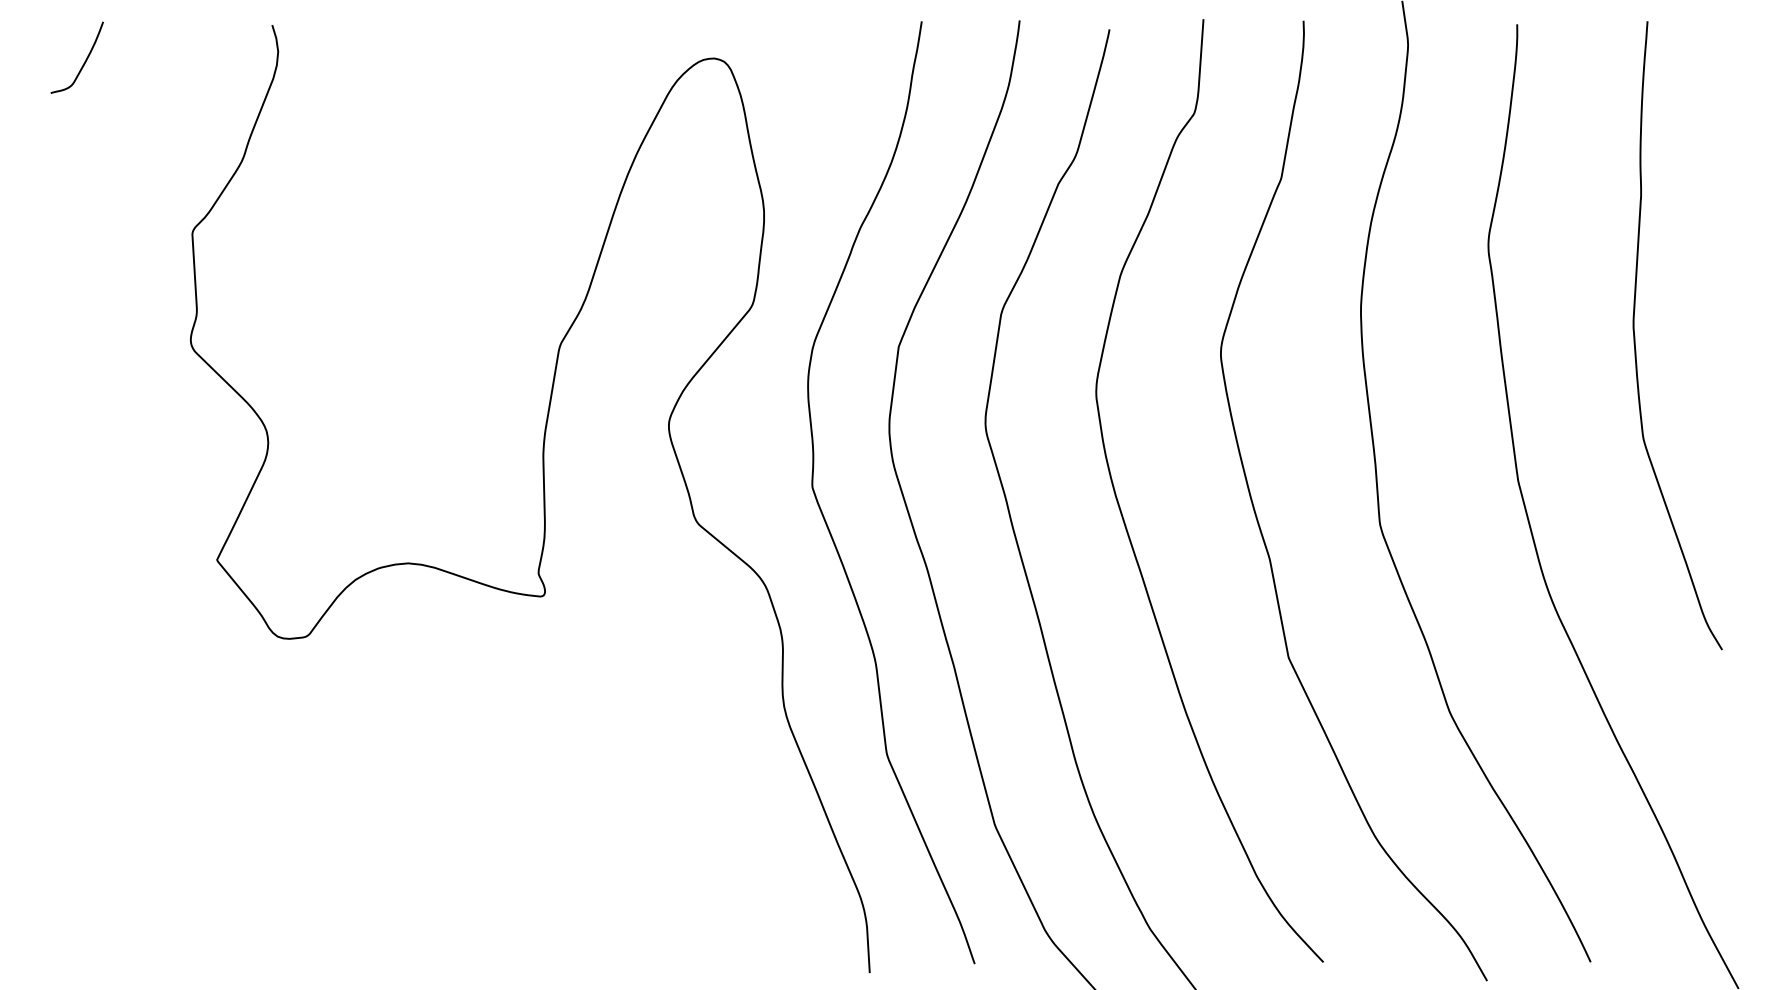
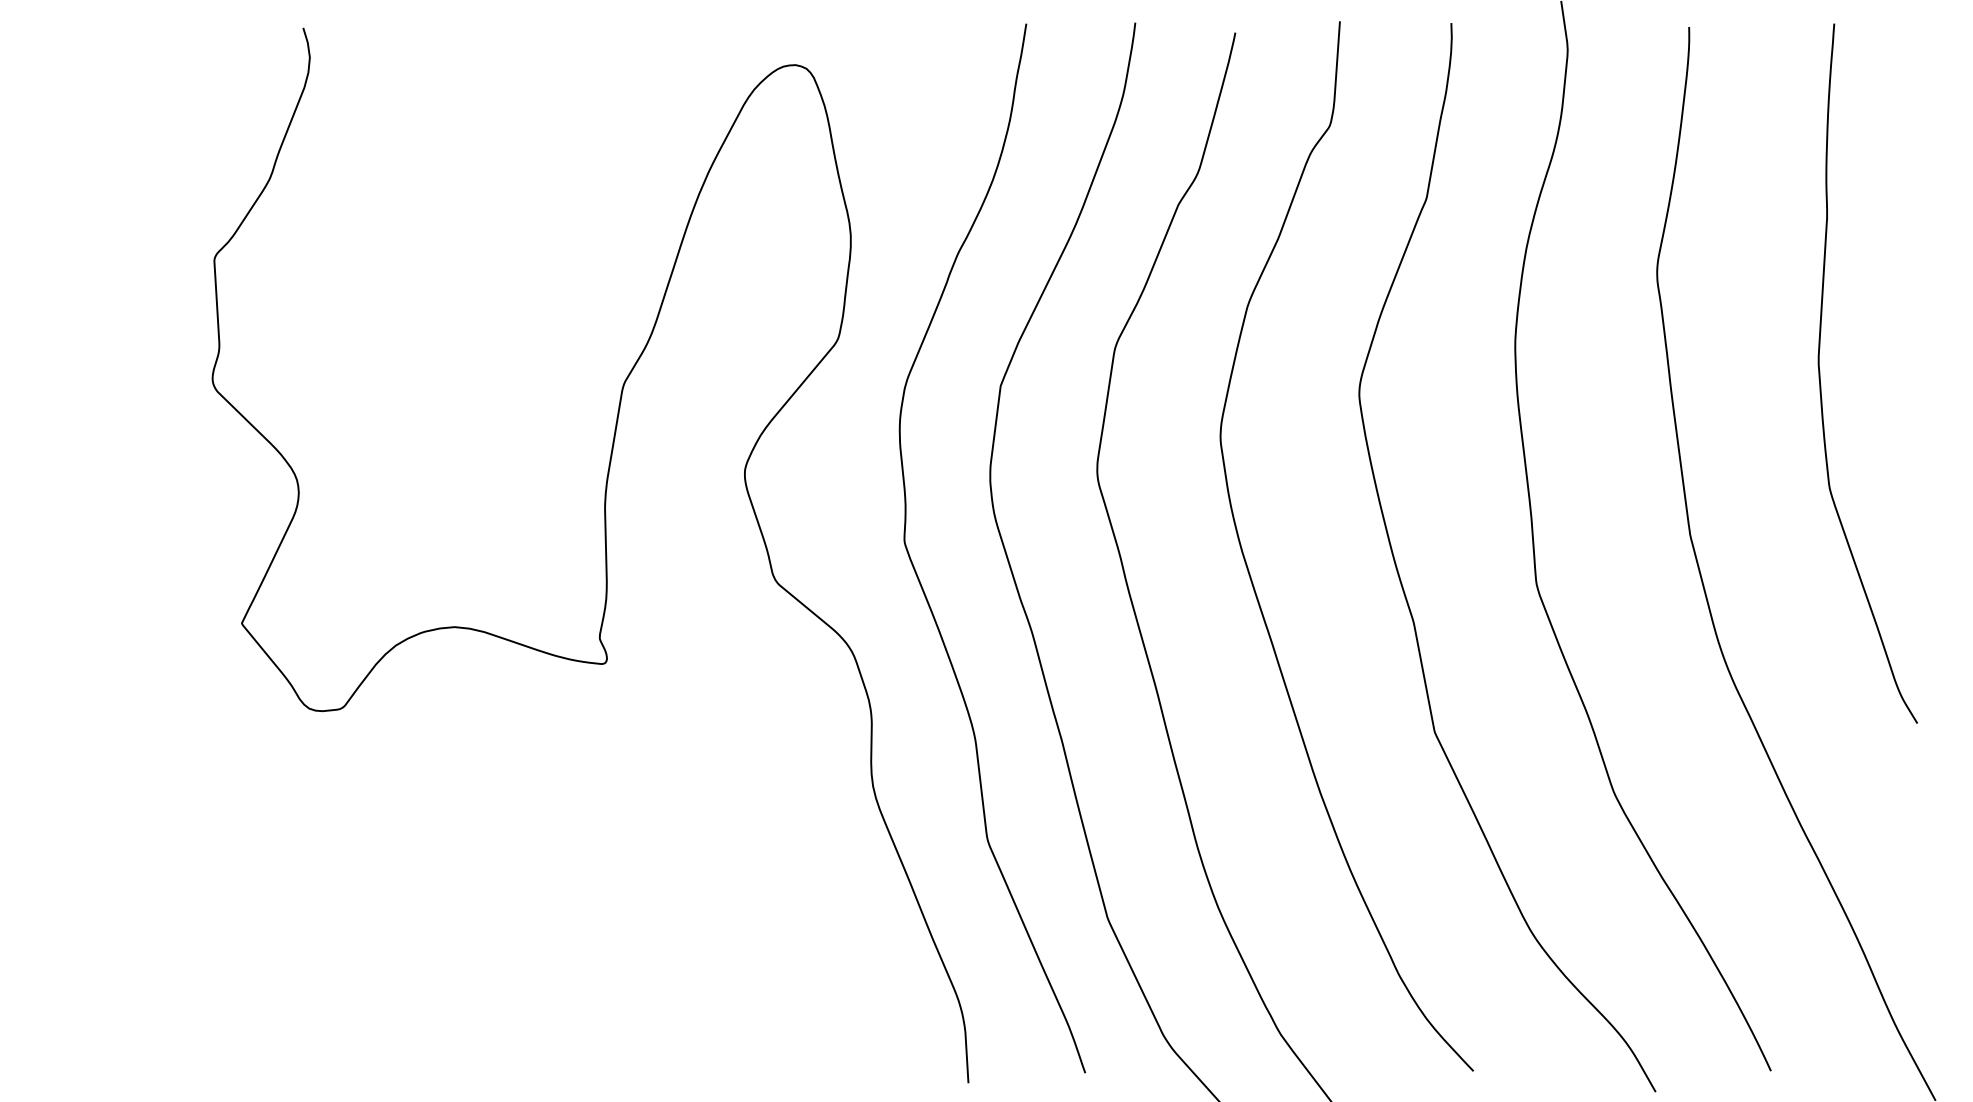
curve: (84, 61) -> (94, 68), removed

